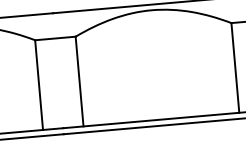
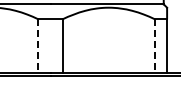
line: (236, 68) -> (155, 46), solid -> dashed
line: (39, 85) -> (38, 46), solid -> dashed

